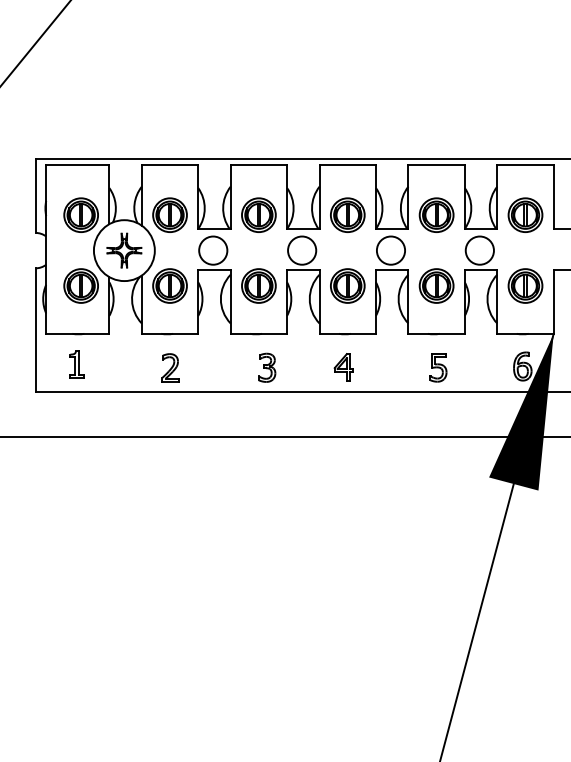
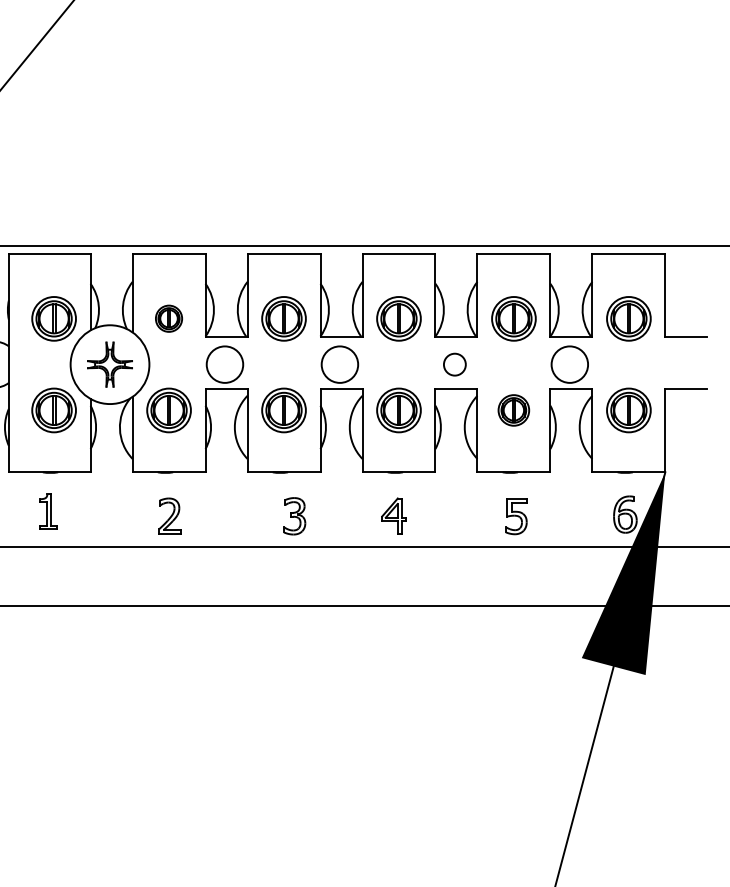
part: (169, 214) -> (168, 317), size x0.6
circle: (390, 250) -> (454, 364), size x0.6
part: (436, 285) -> (513, 409), size x0.7

